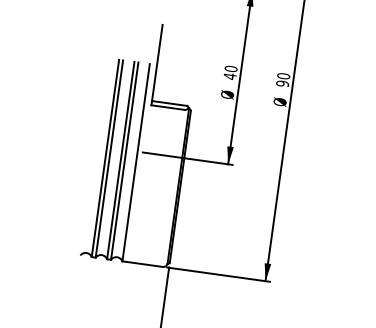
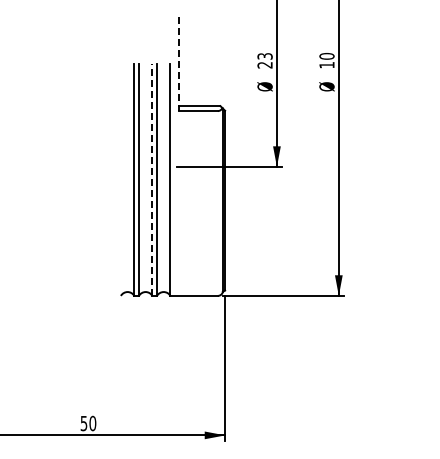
line: (156, 65) -> (178, 64), solid -> dashed
text: (230, 72) -> (264, 60), 40 -> 23
text: (282, 83) -> (326, 64), 90 -> 10
line: (120, 160) -> (152, 179), solid -> dashed

